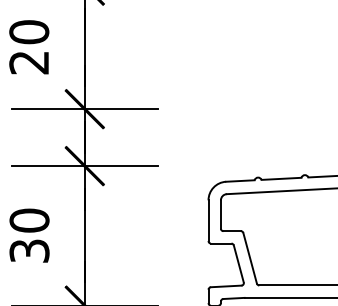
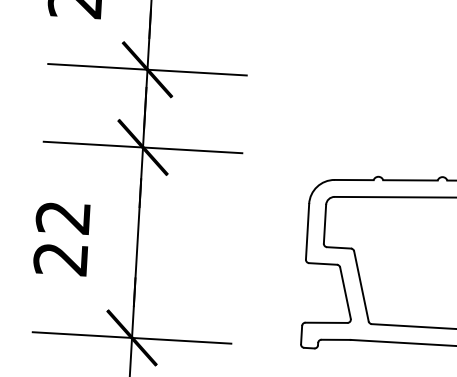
text: (29, 235) -> (62, 237), 30 -> 22

